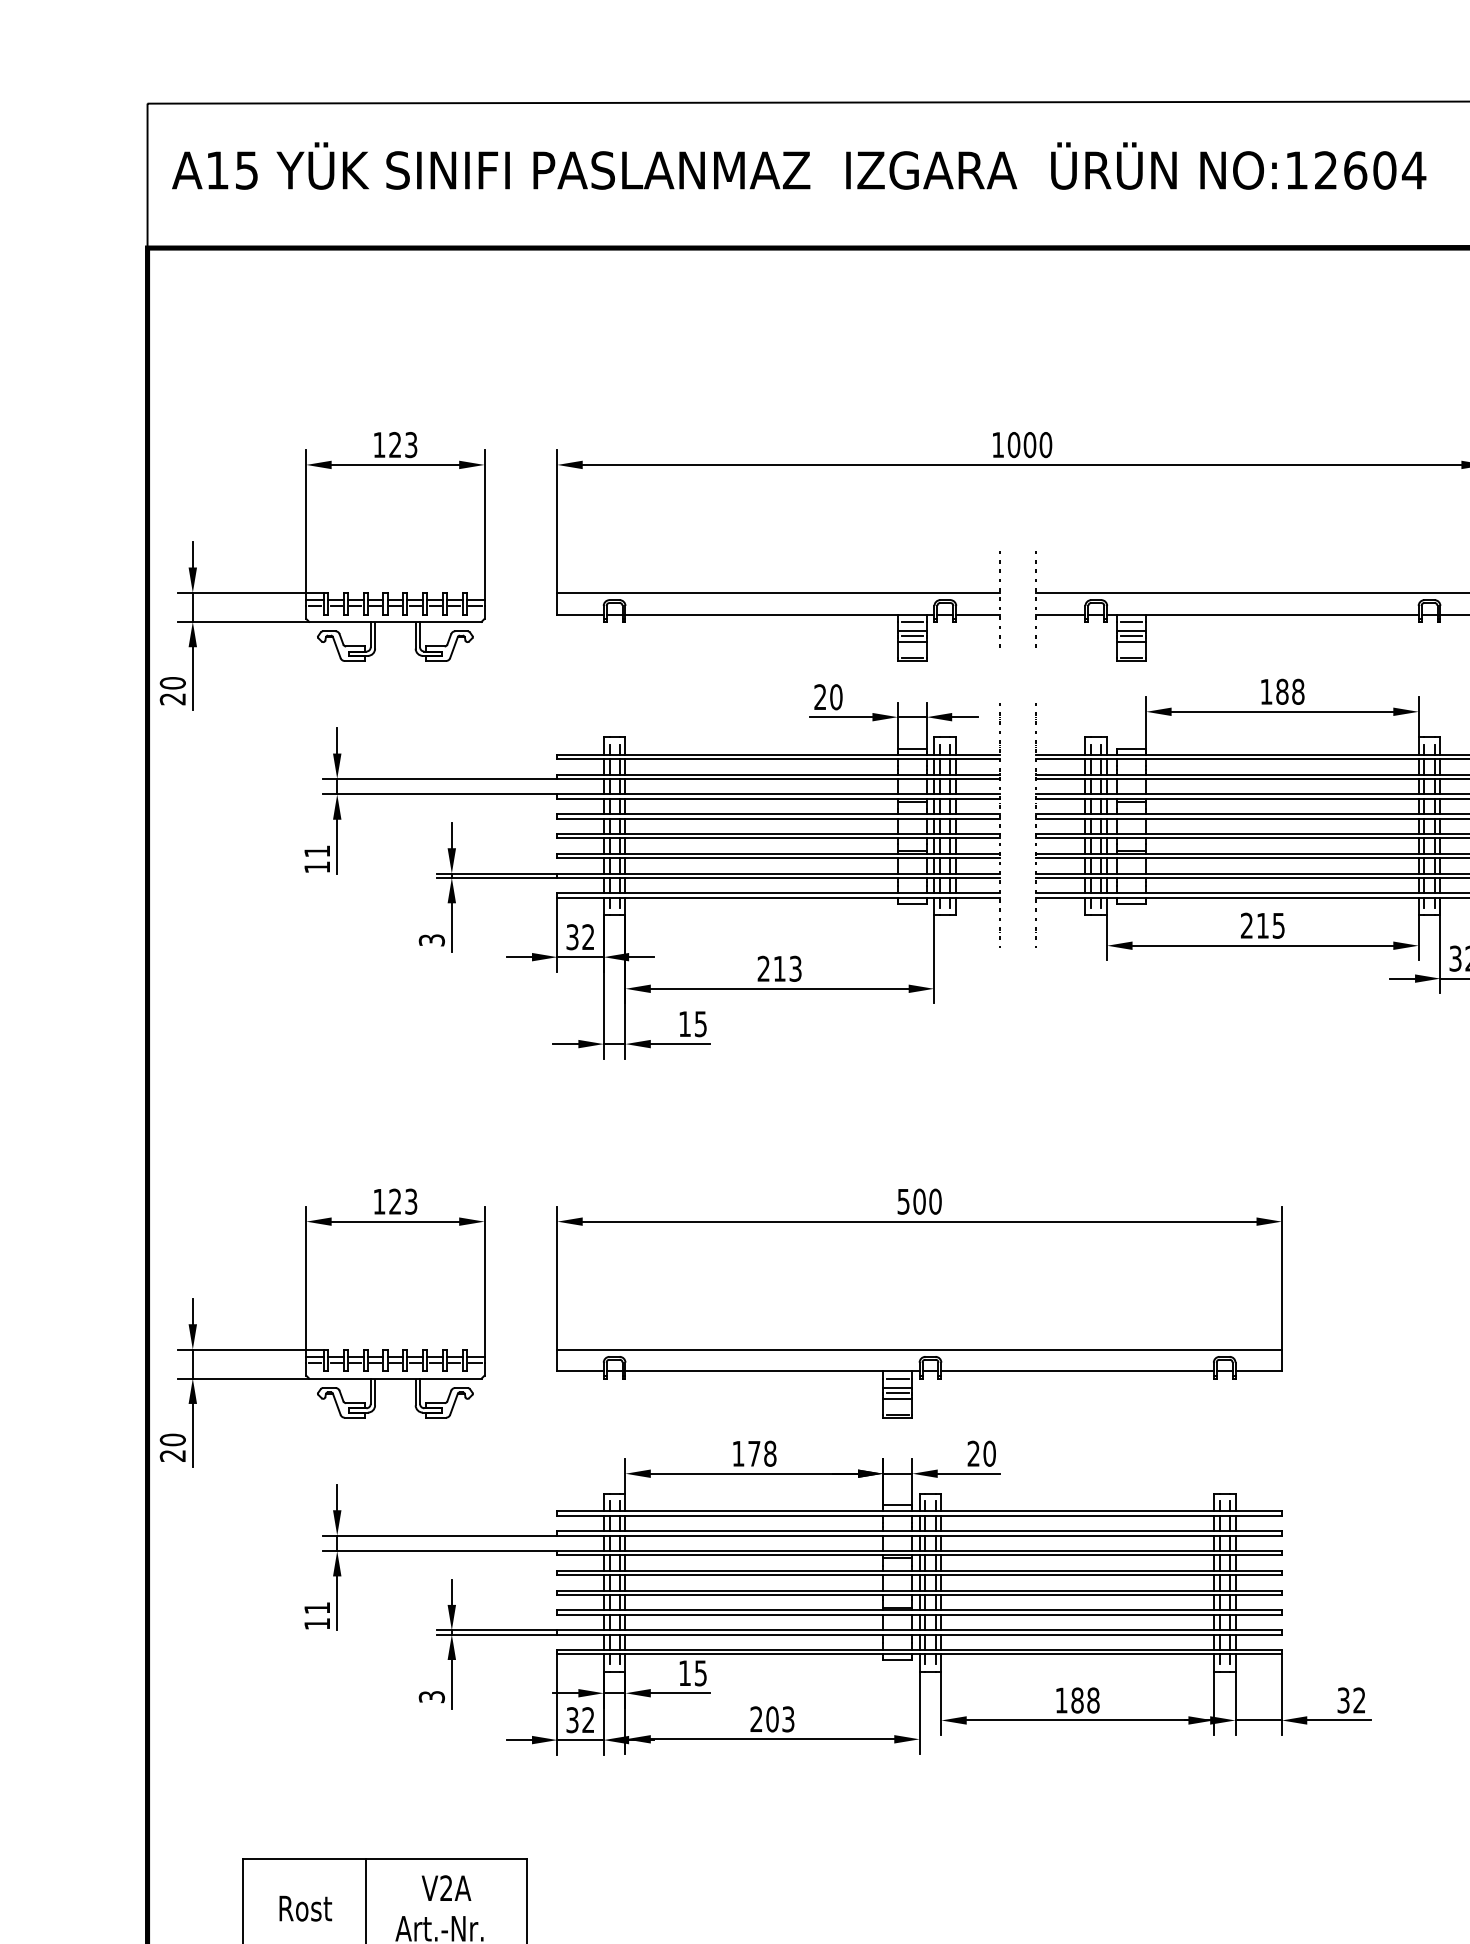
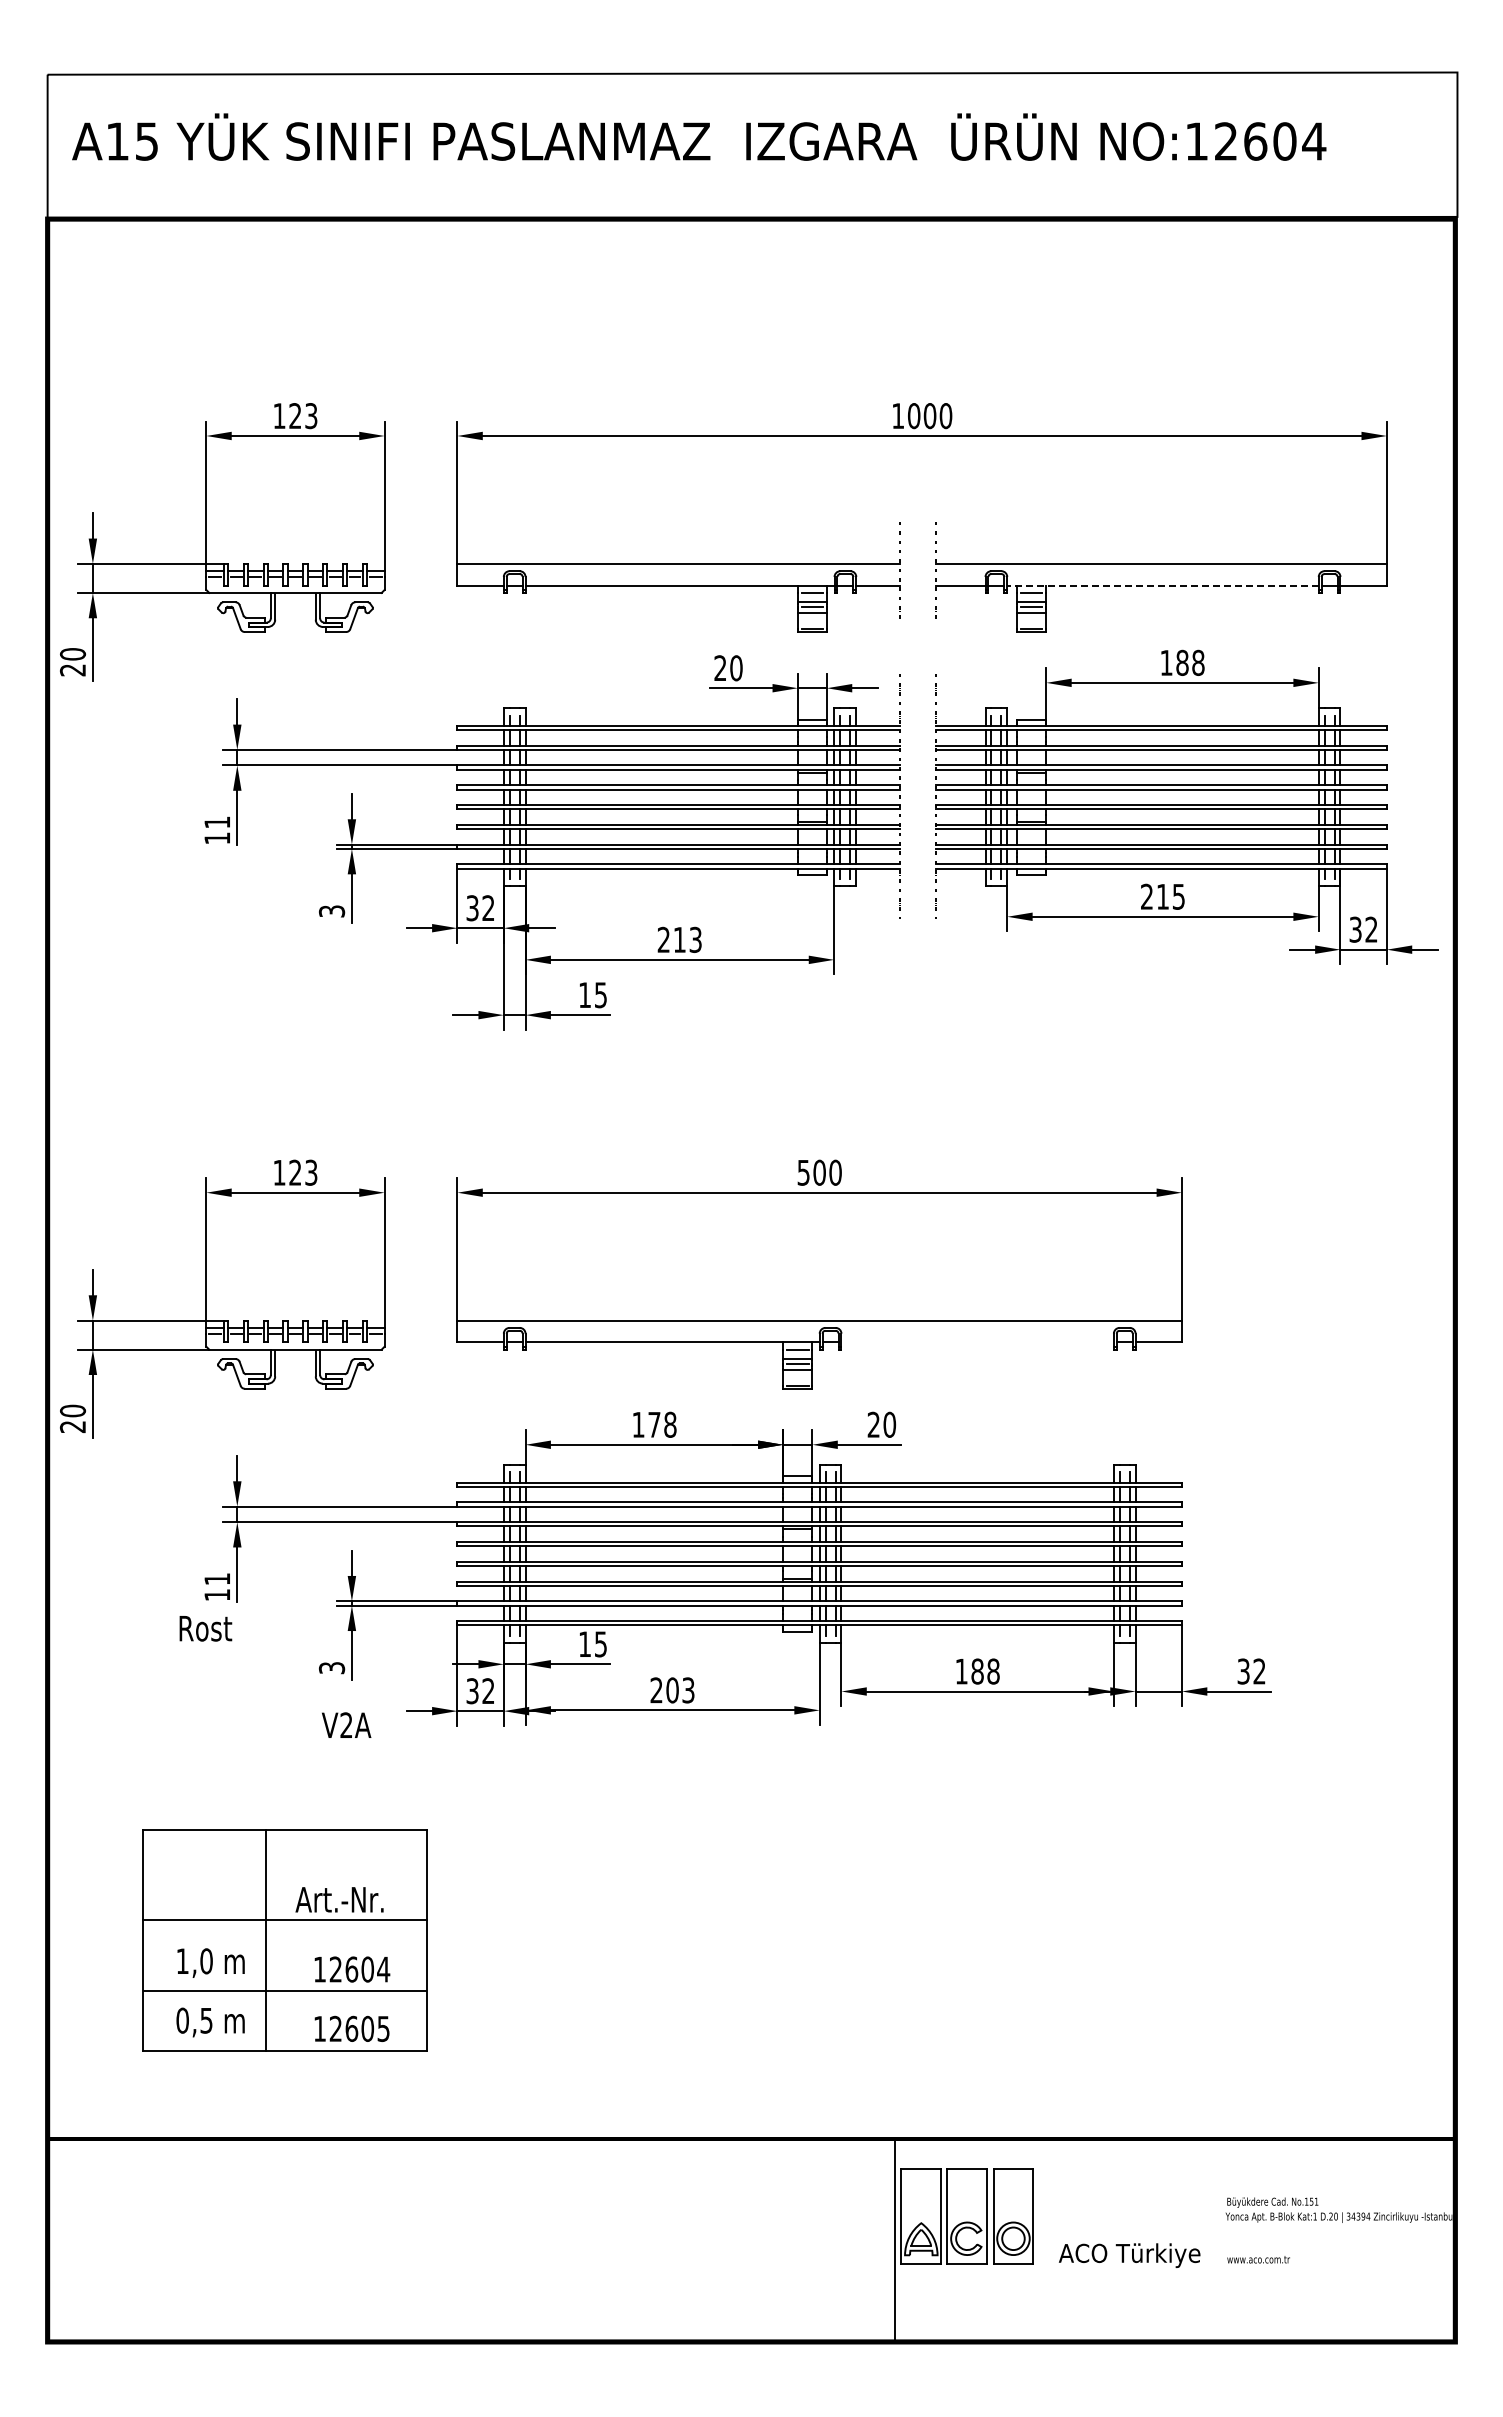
line: (1263, 614) -> (1163, 585), solid -> dashed
line: (1077, 1371) -> (977, 1342), removed
text: (446, 1887) -> (346, 1724), moved
text: (305, 1908) -> (205, 1628), moved

